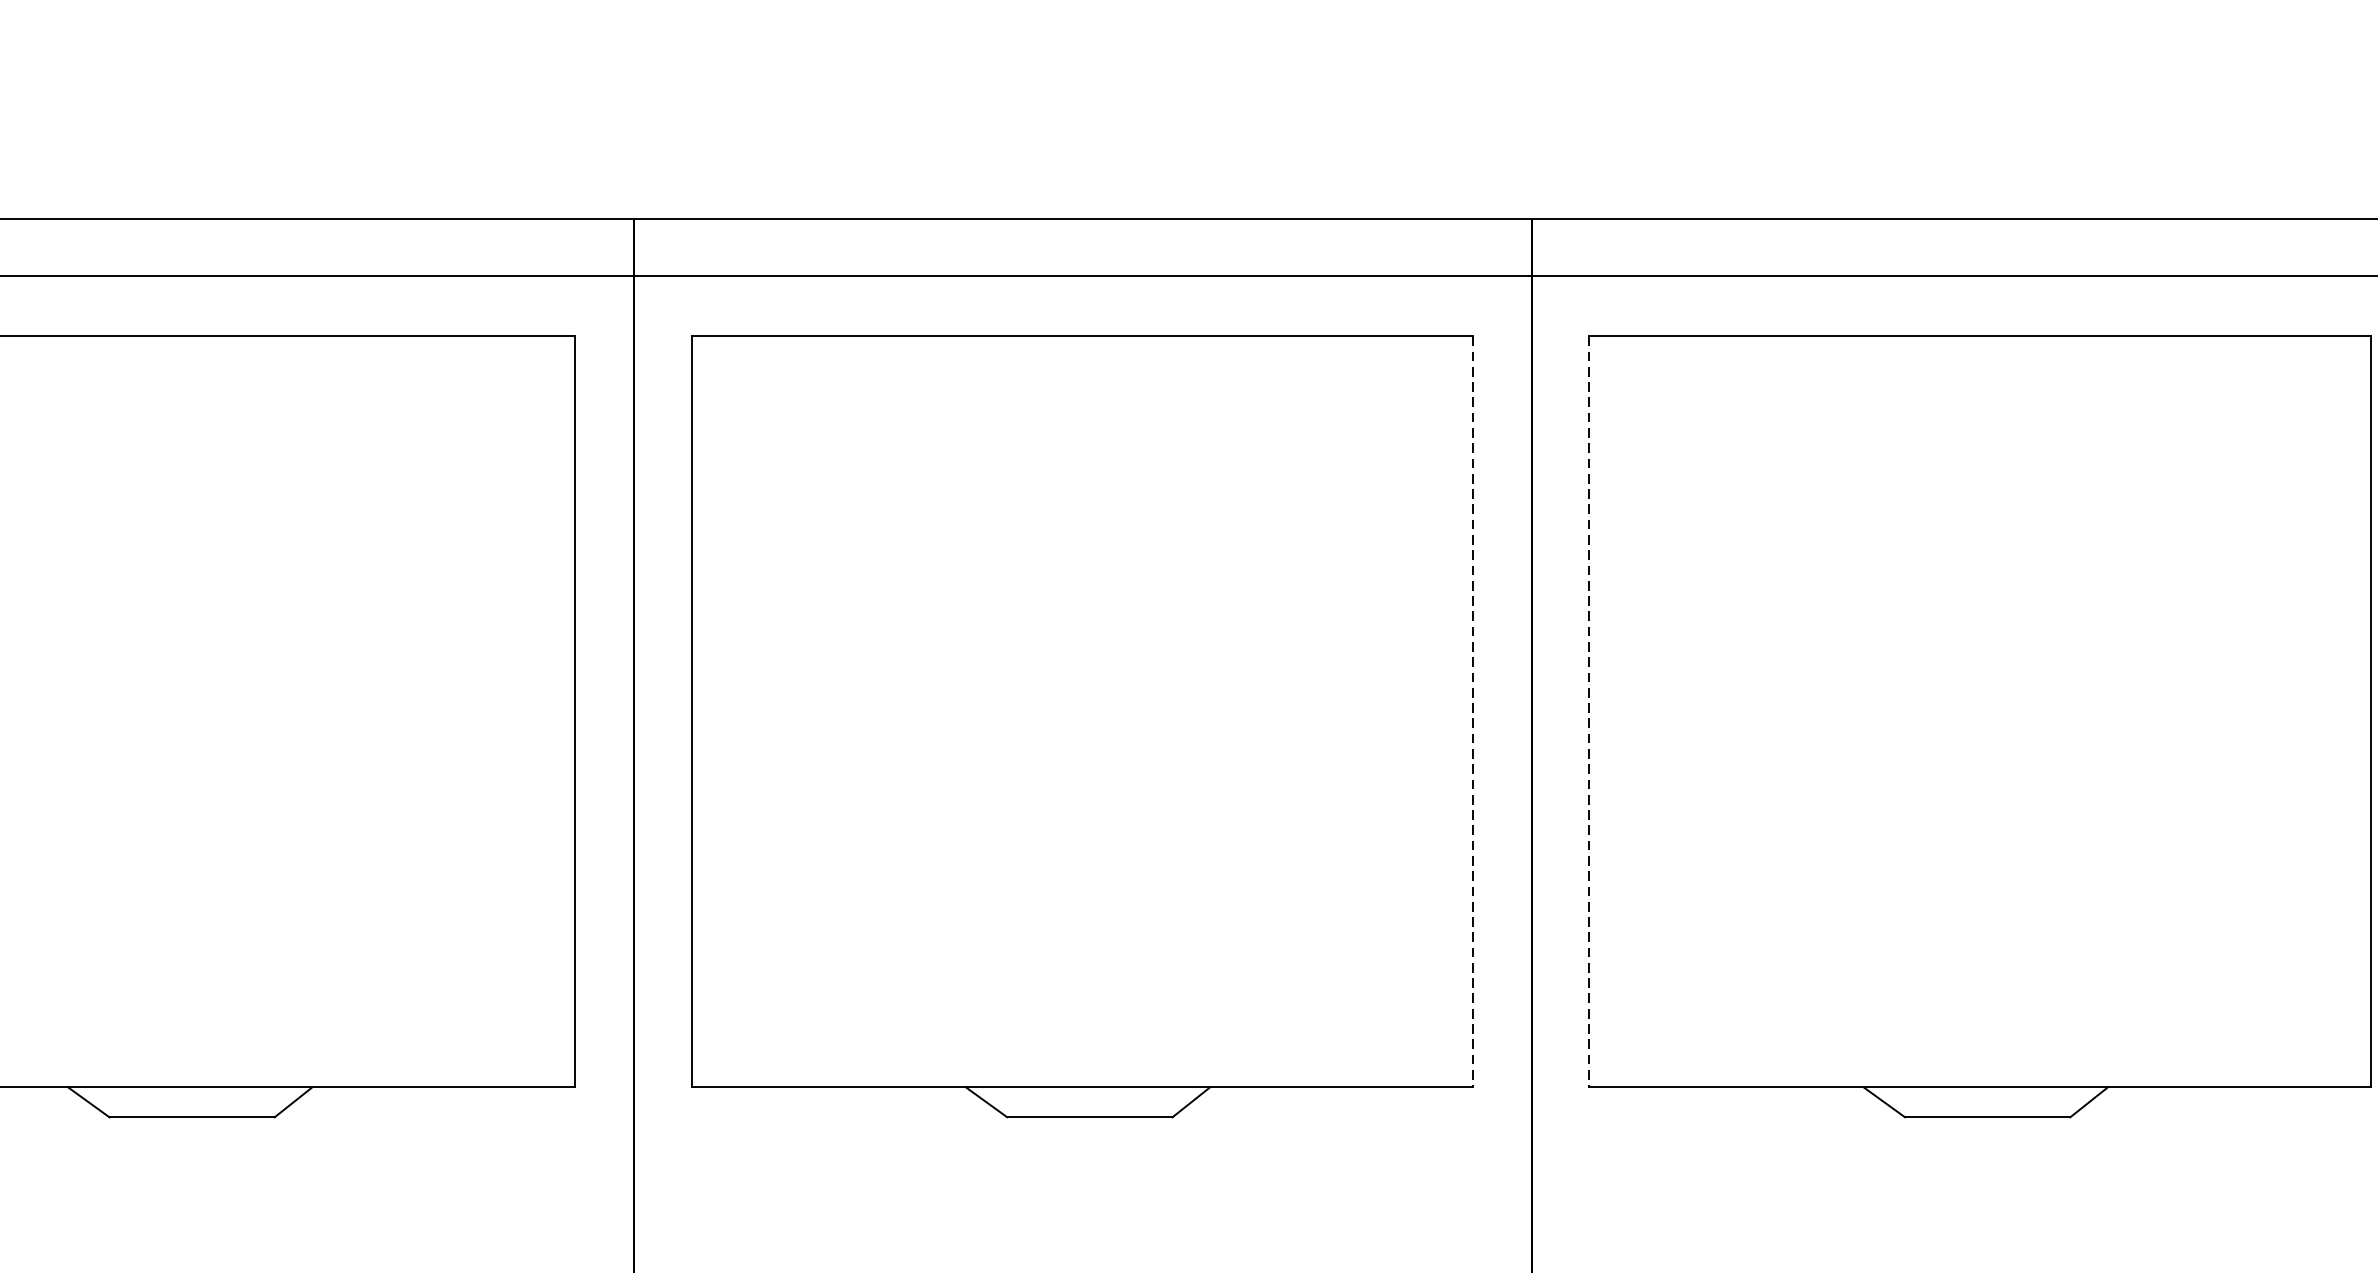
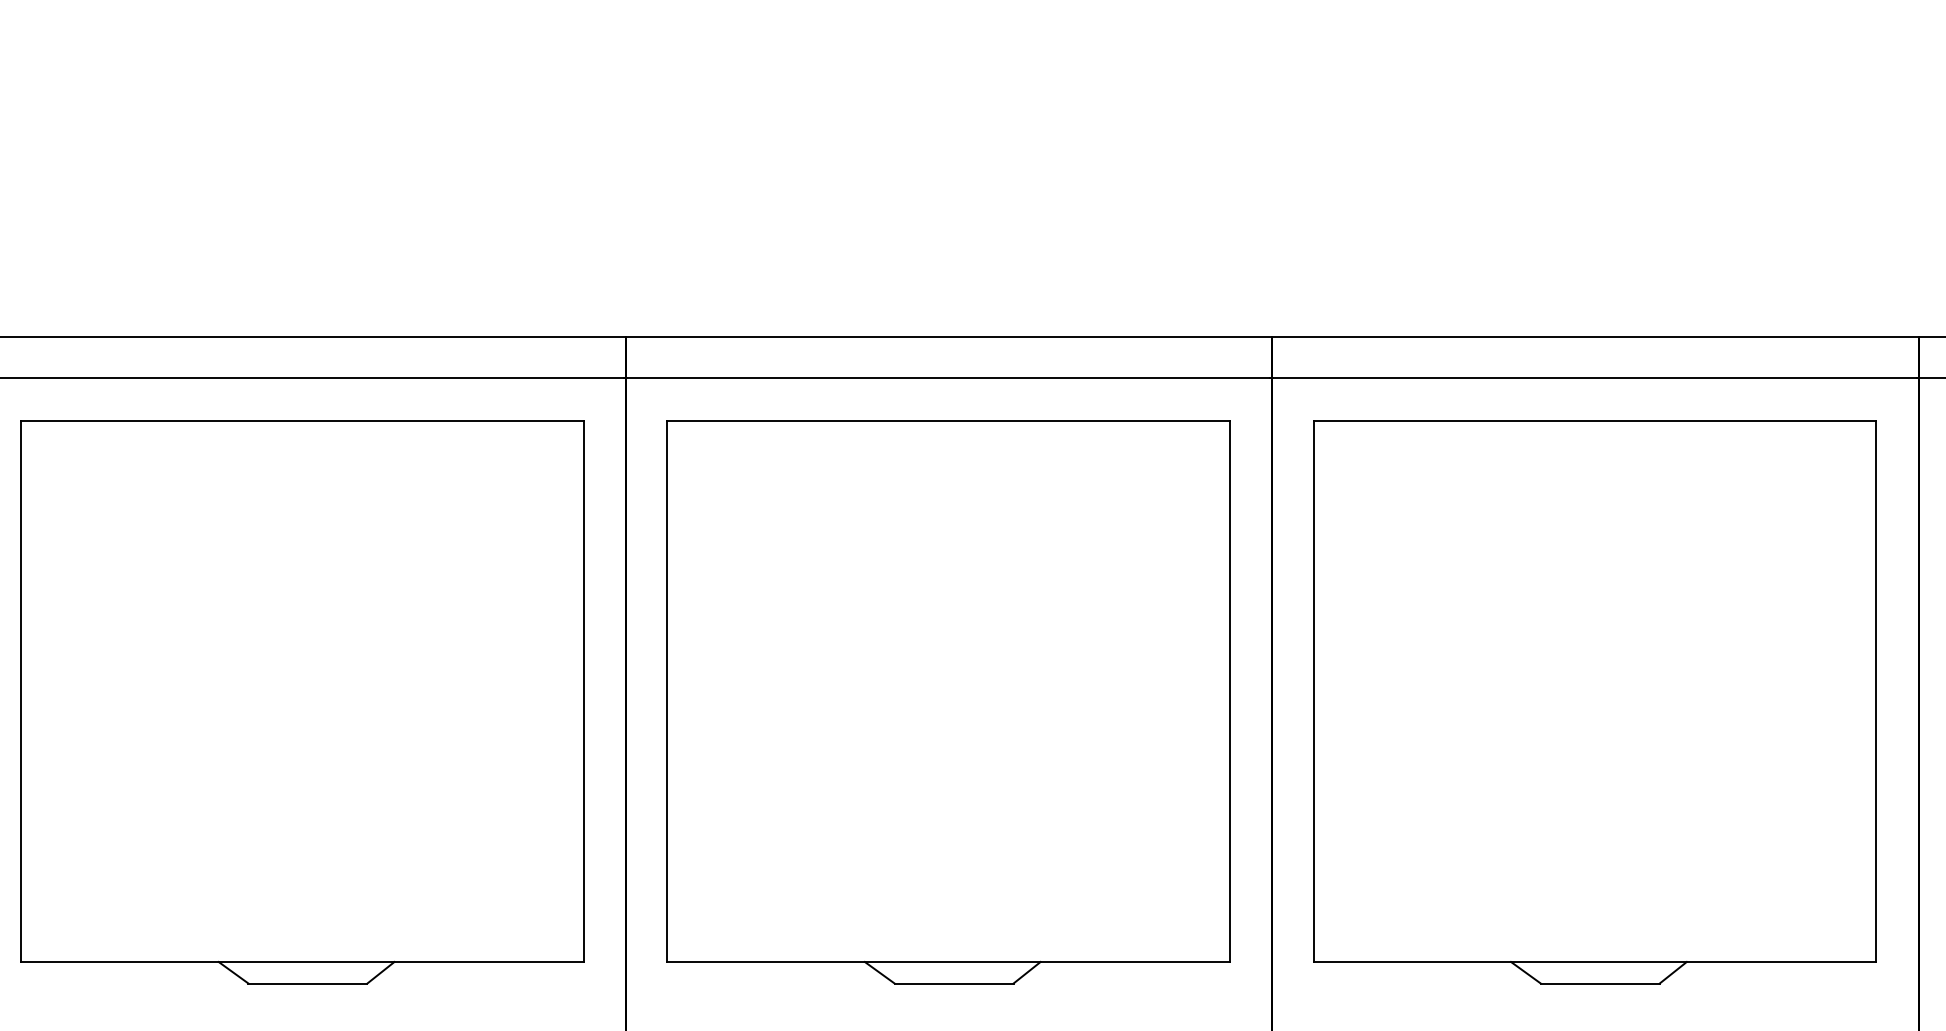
line: (1473, 712) -> (1230, 692), dashed -> solid
line: (1589, 712) -> (1313, 692), dashed -> solid

